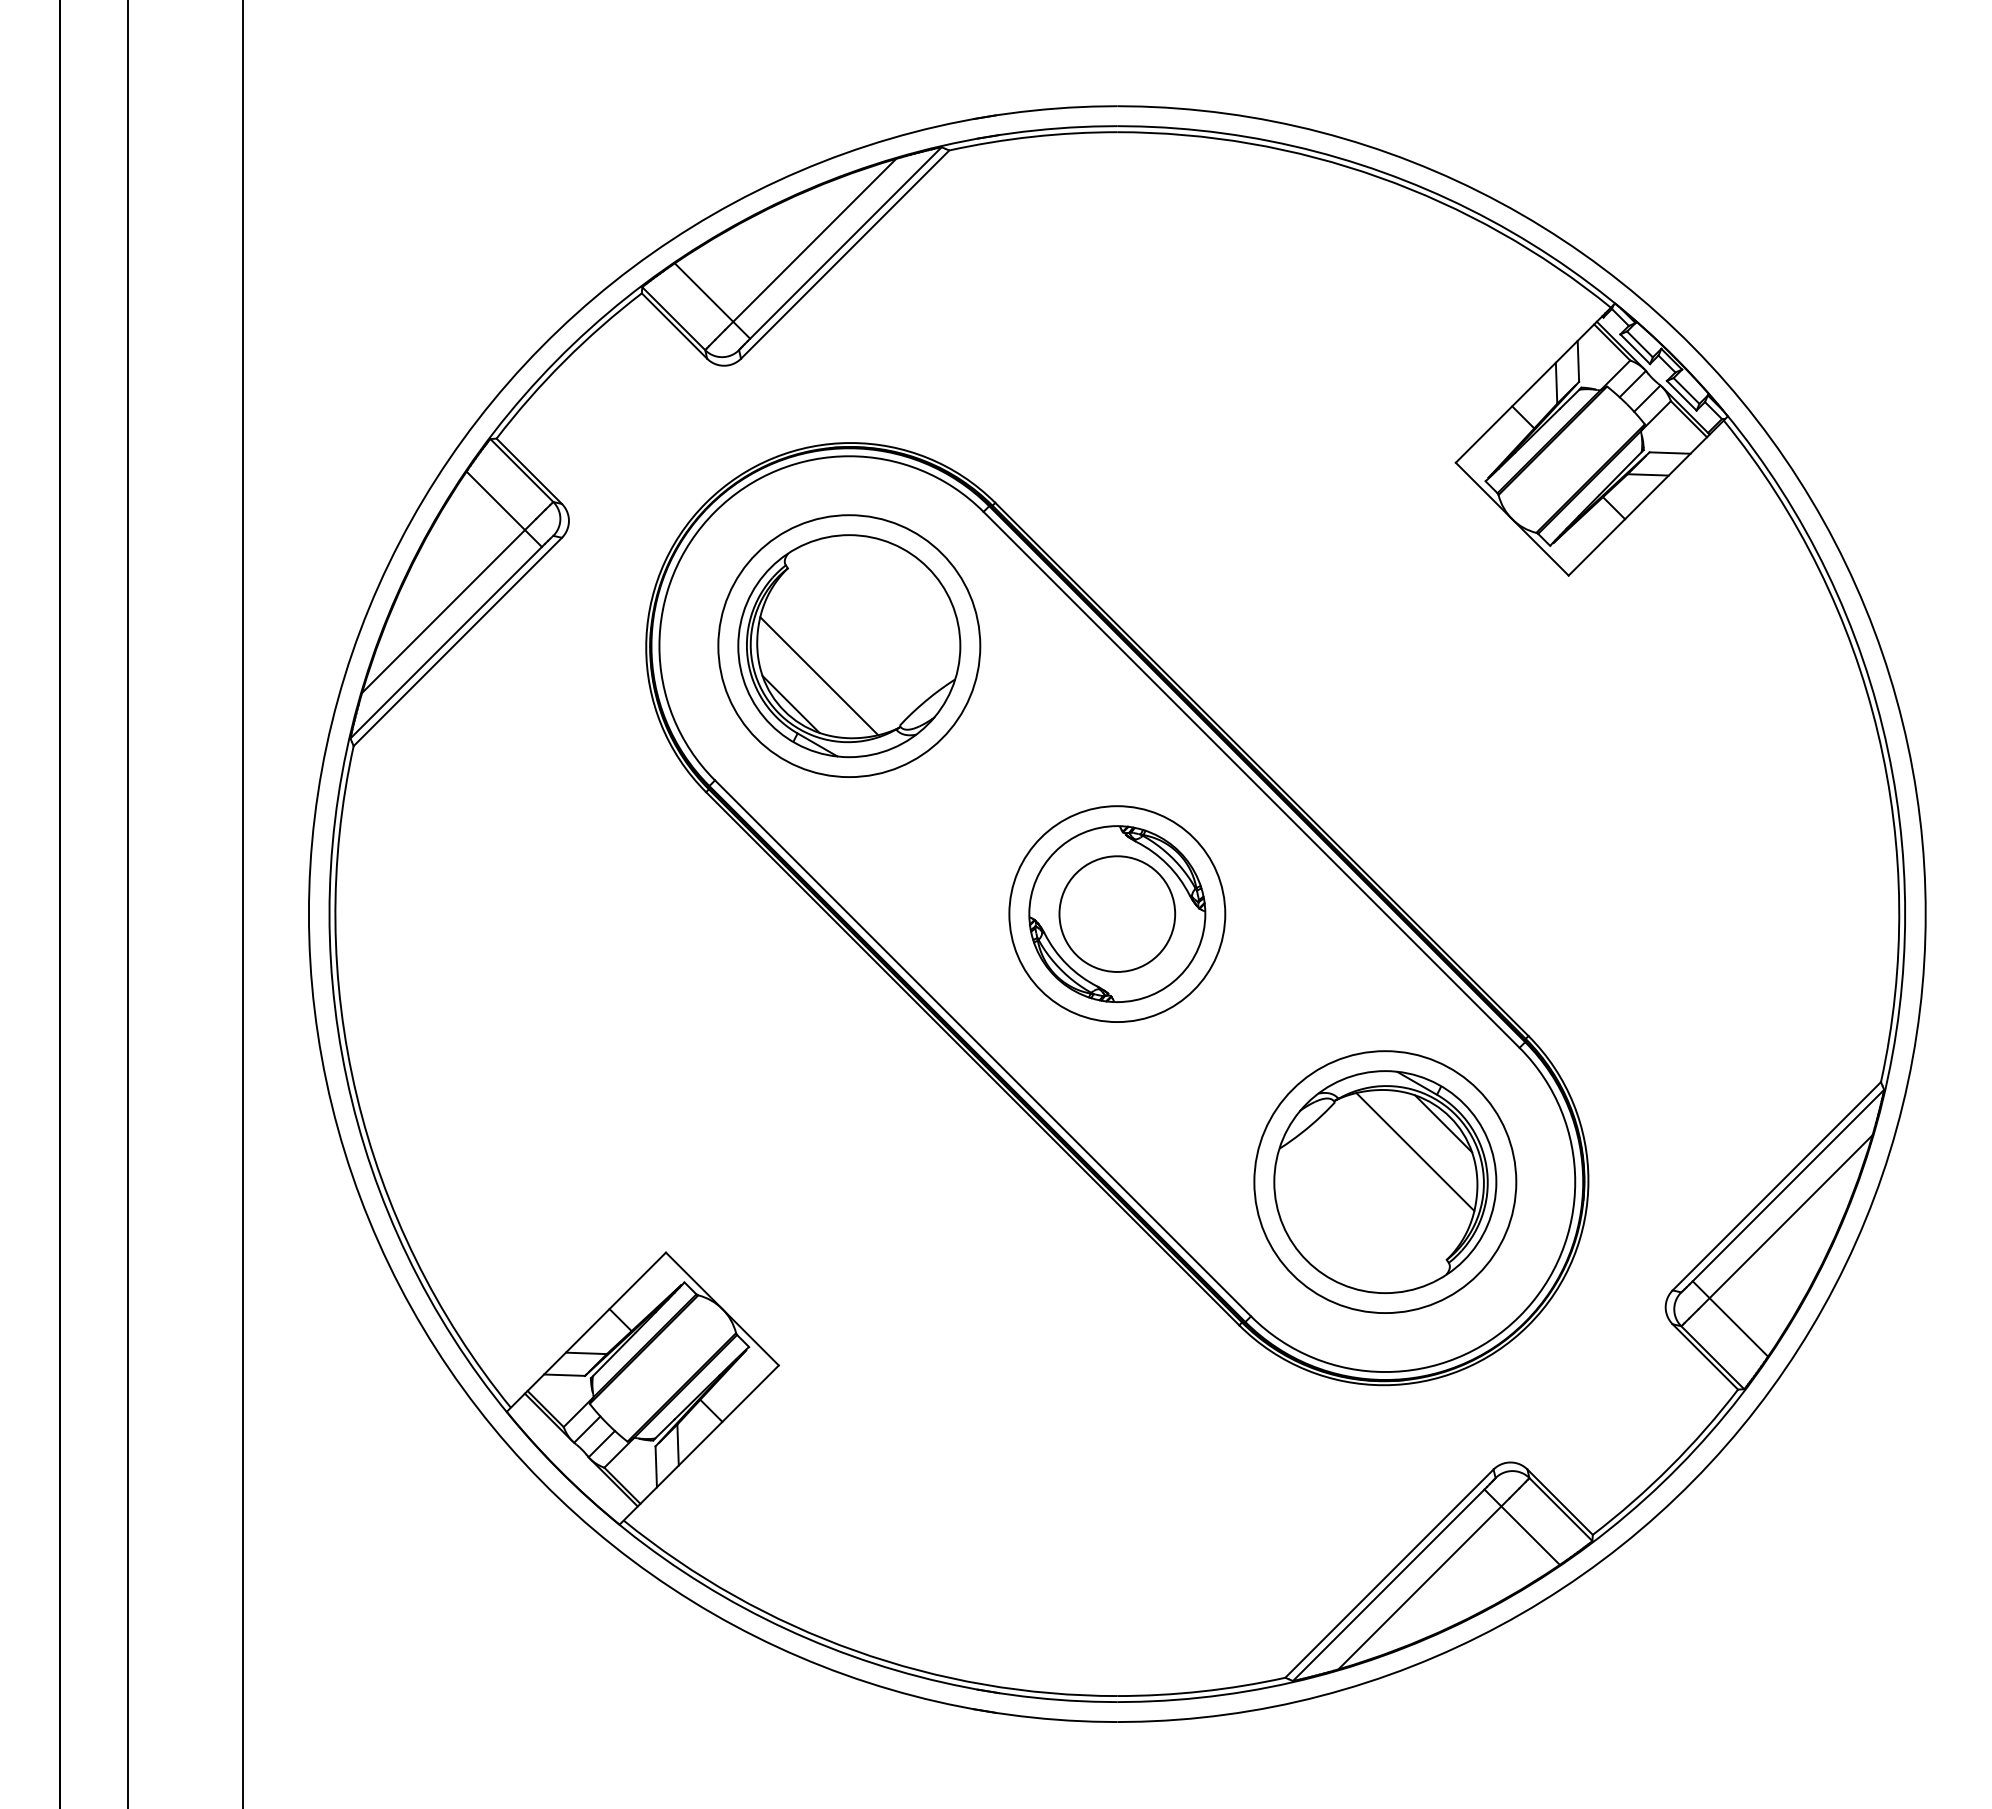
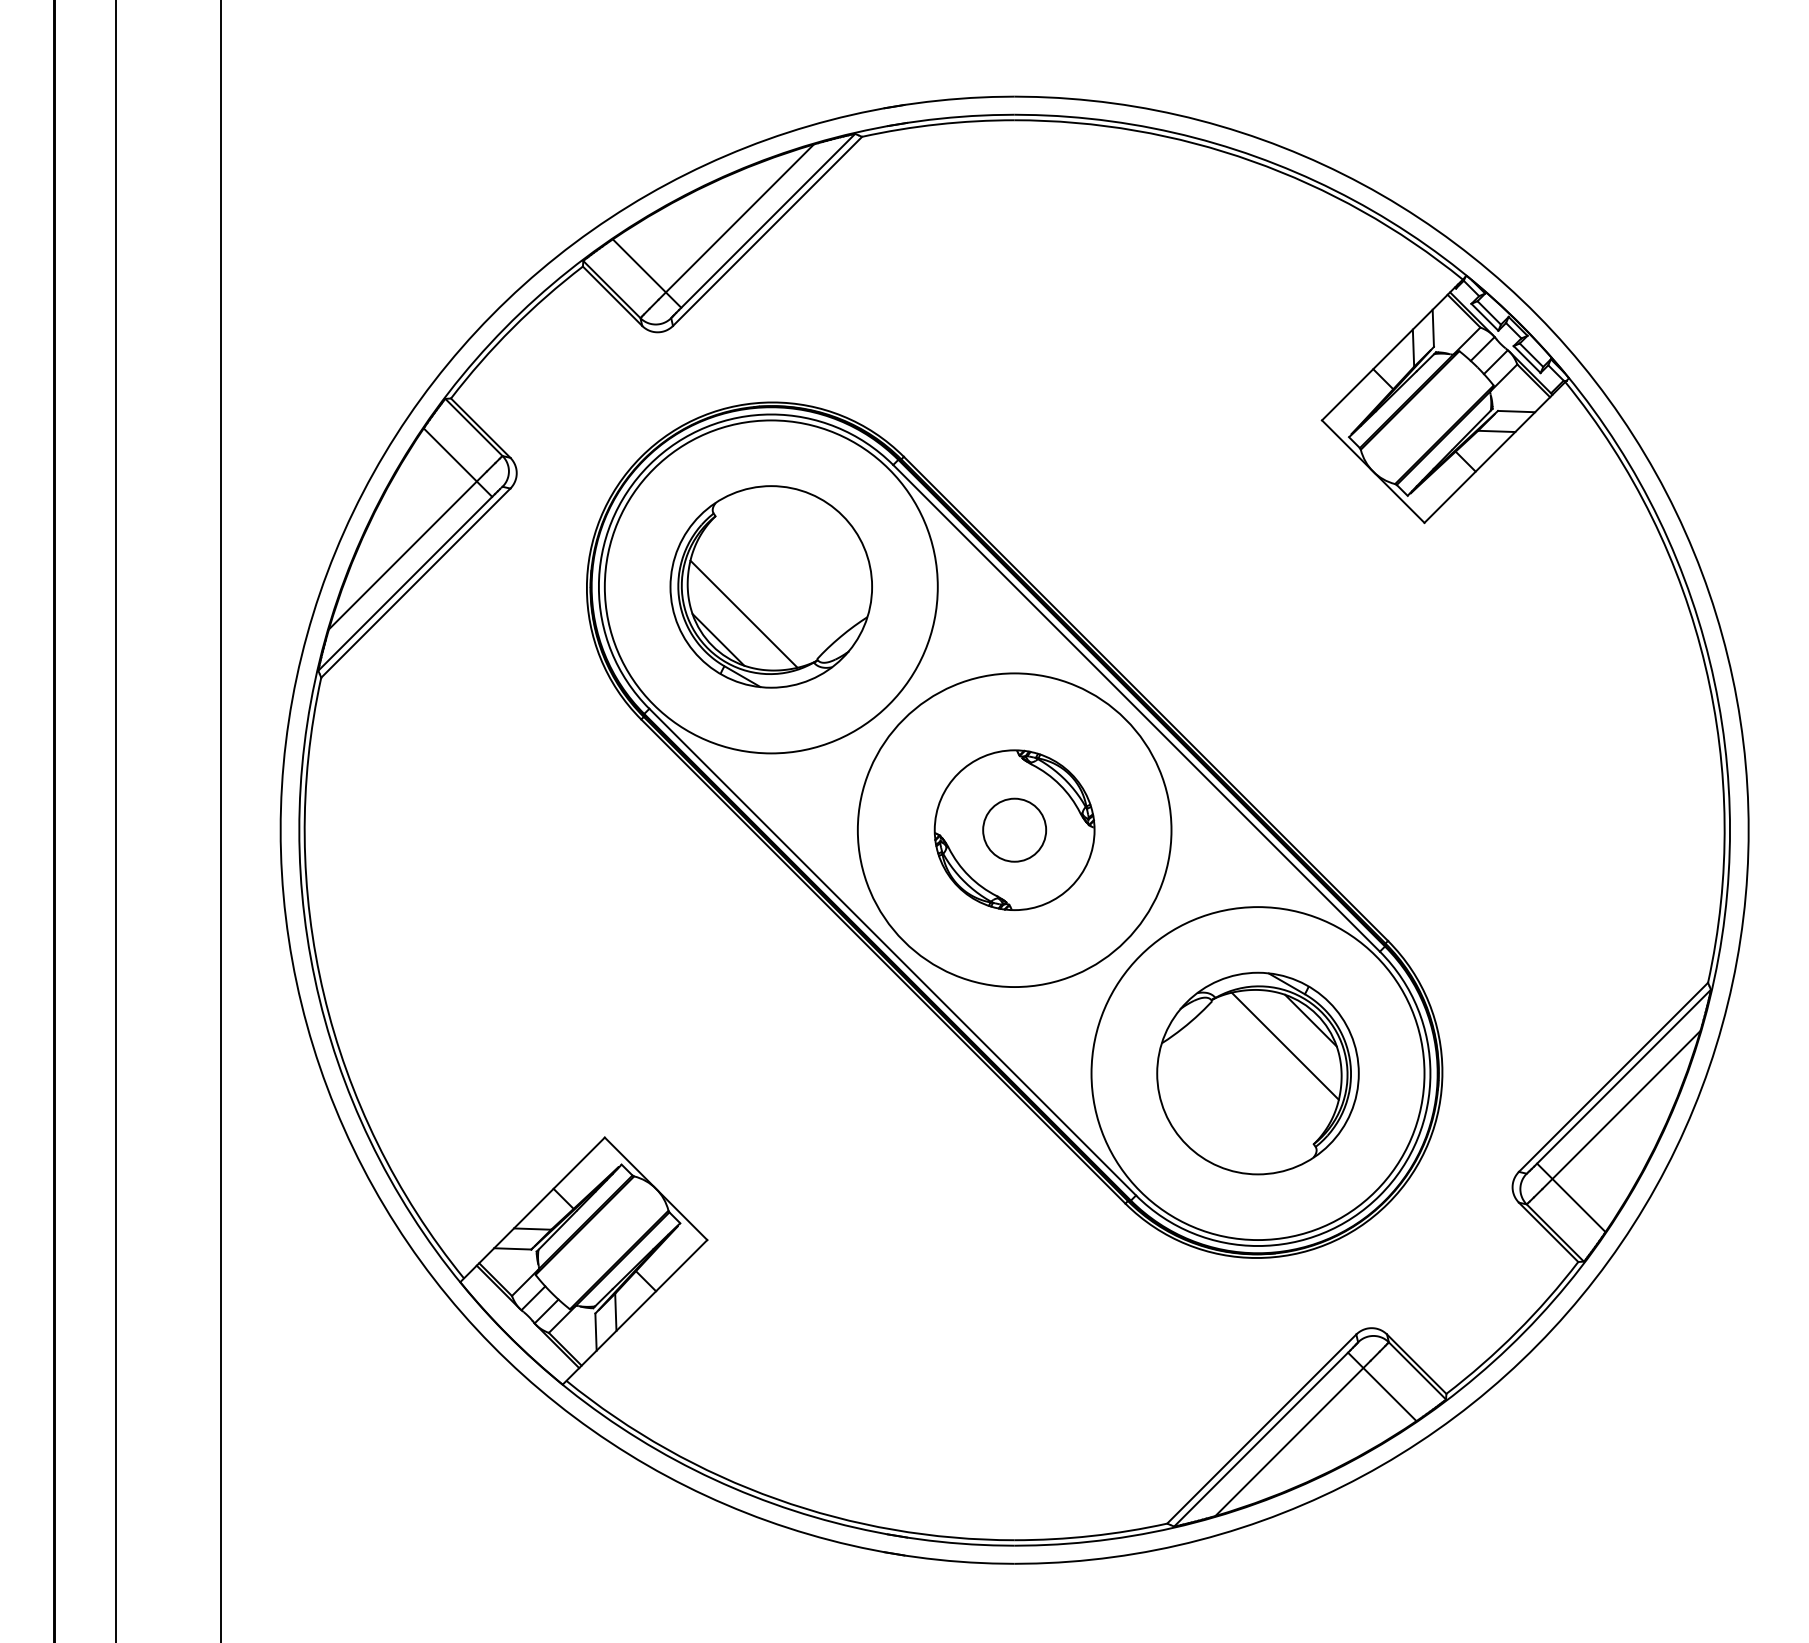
circle: (849, 646) -> (771, 587), size x1.4
circle: (1117, 913) -> (1014, 829), size x0.6
circle: (1117, 914) -> (1014, 830), size x1.6
circle: (1385, 1182) -> (1258, 1073), size x1.4

